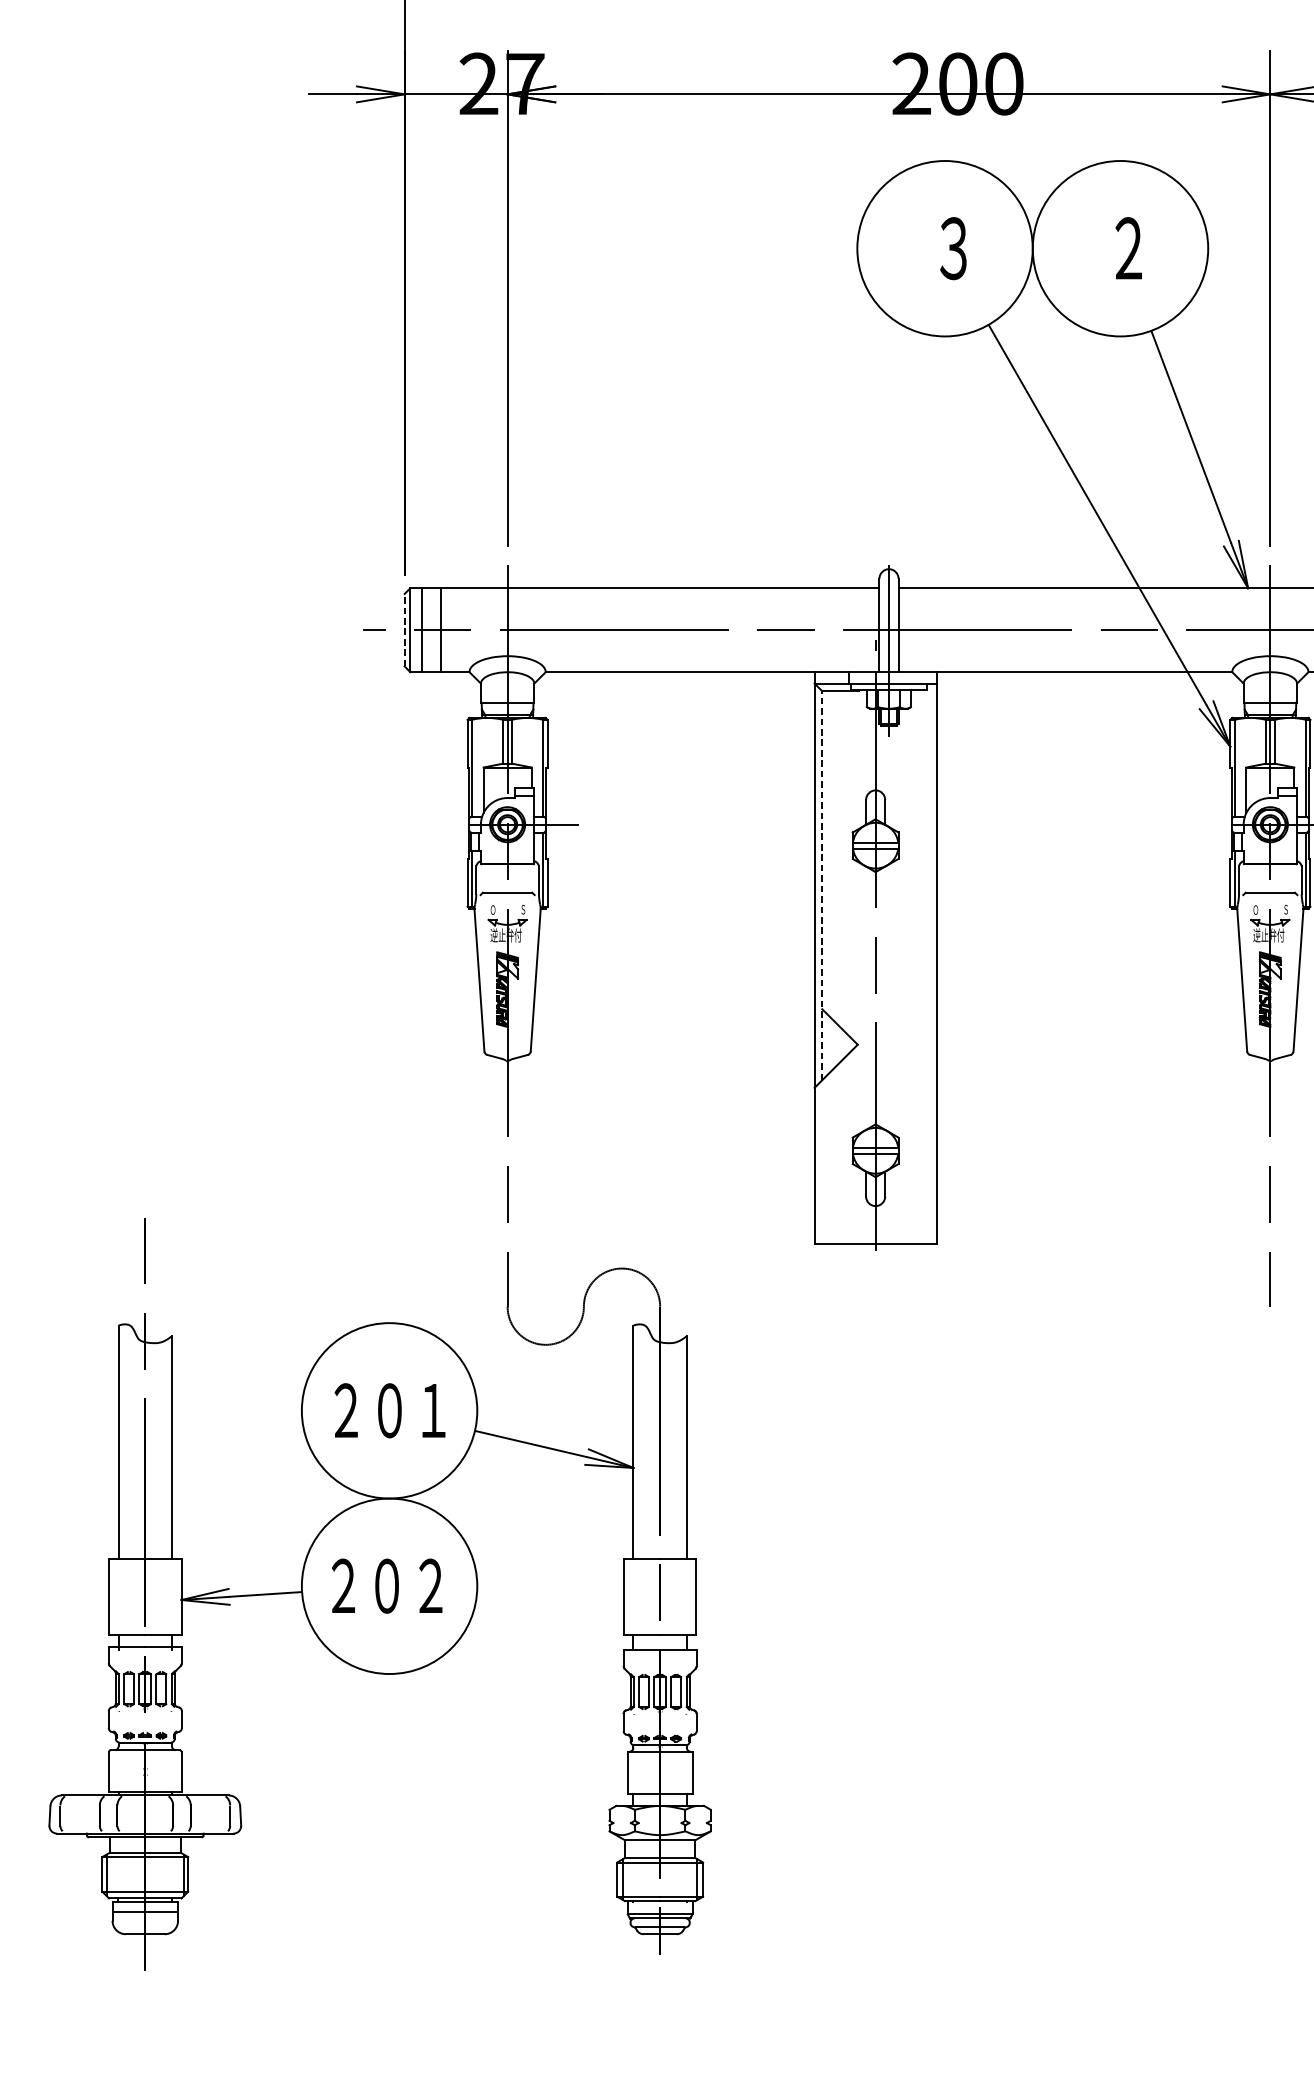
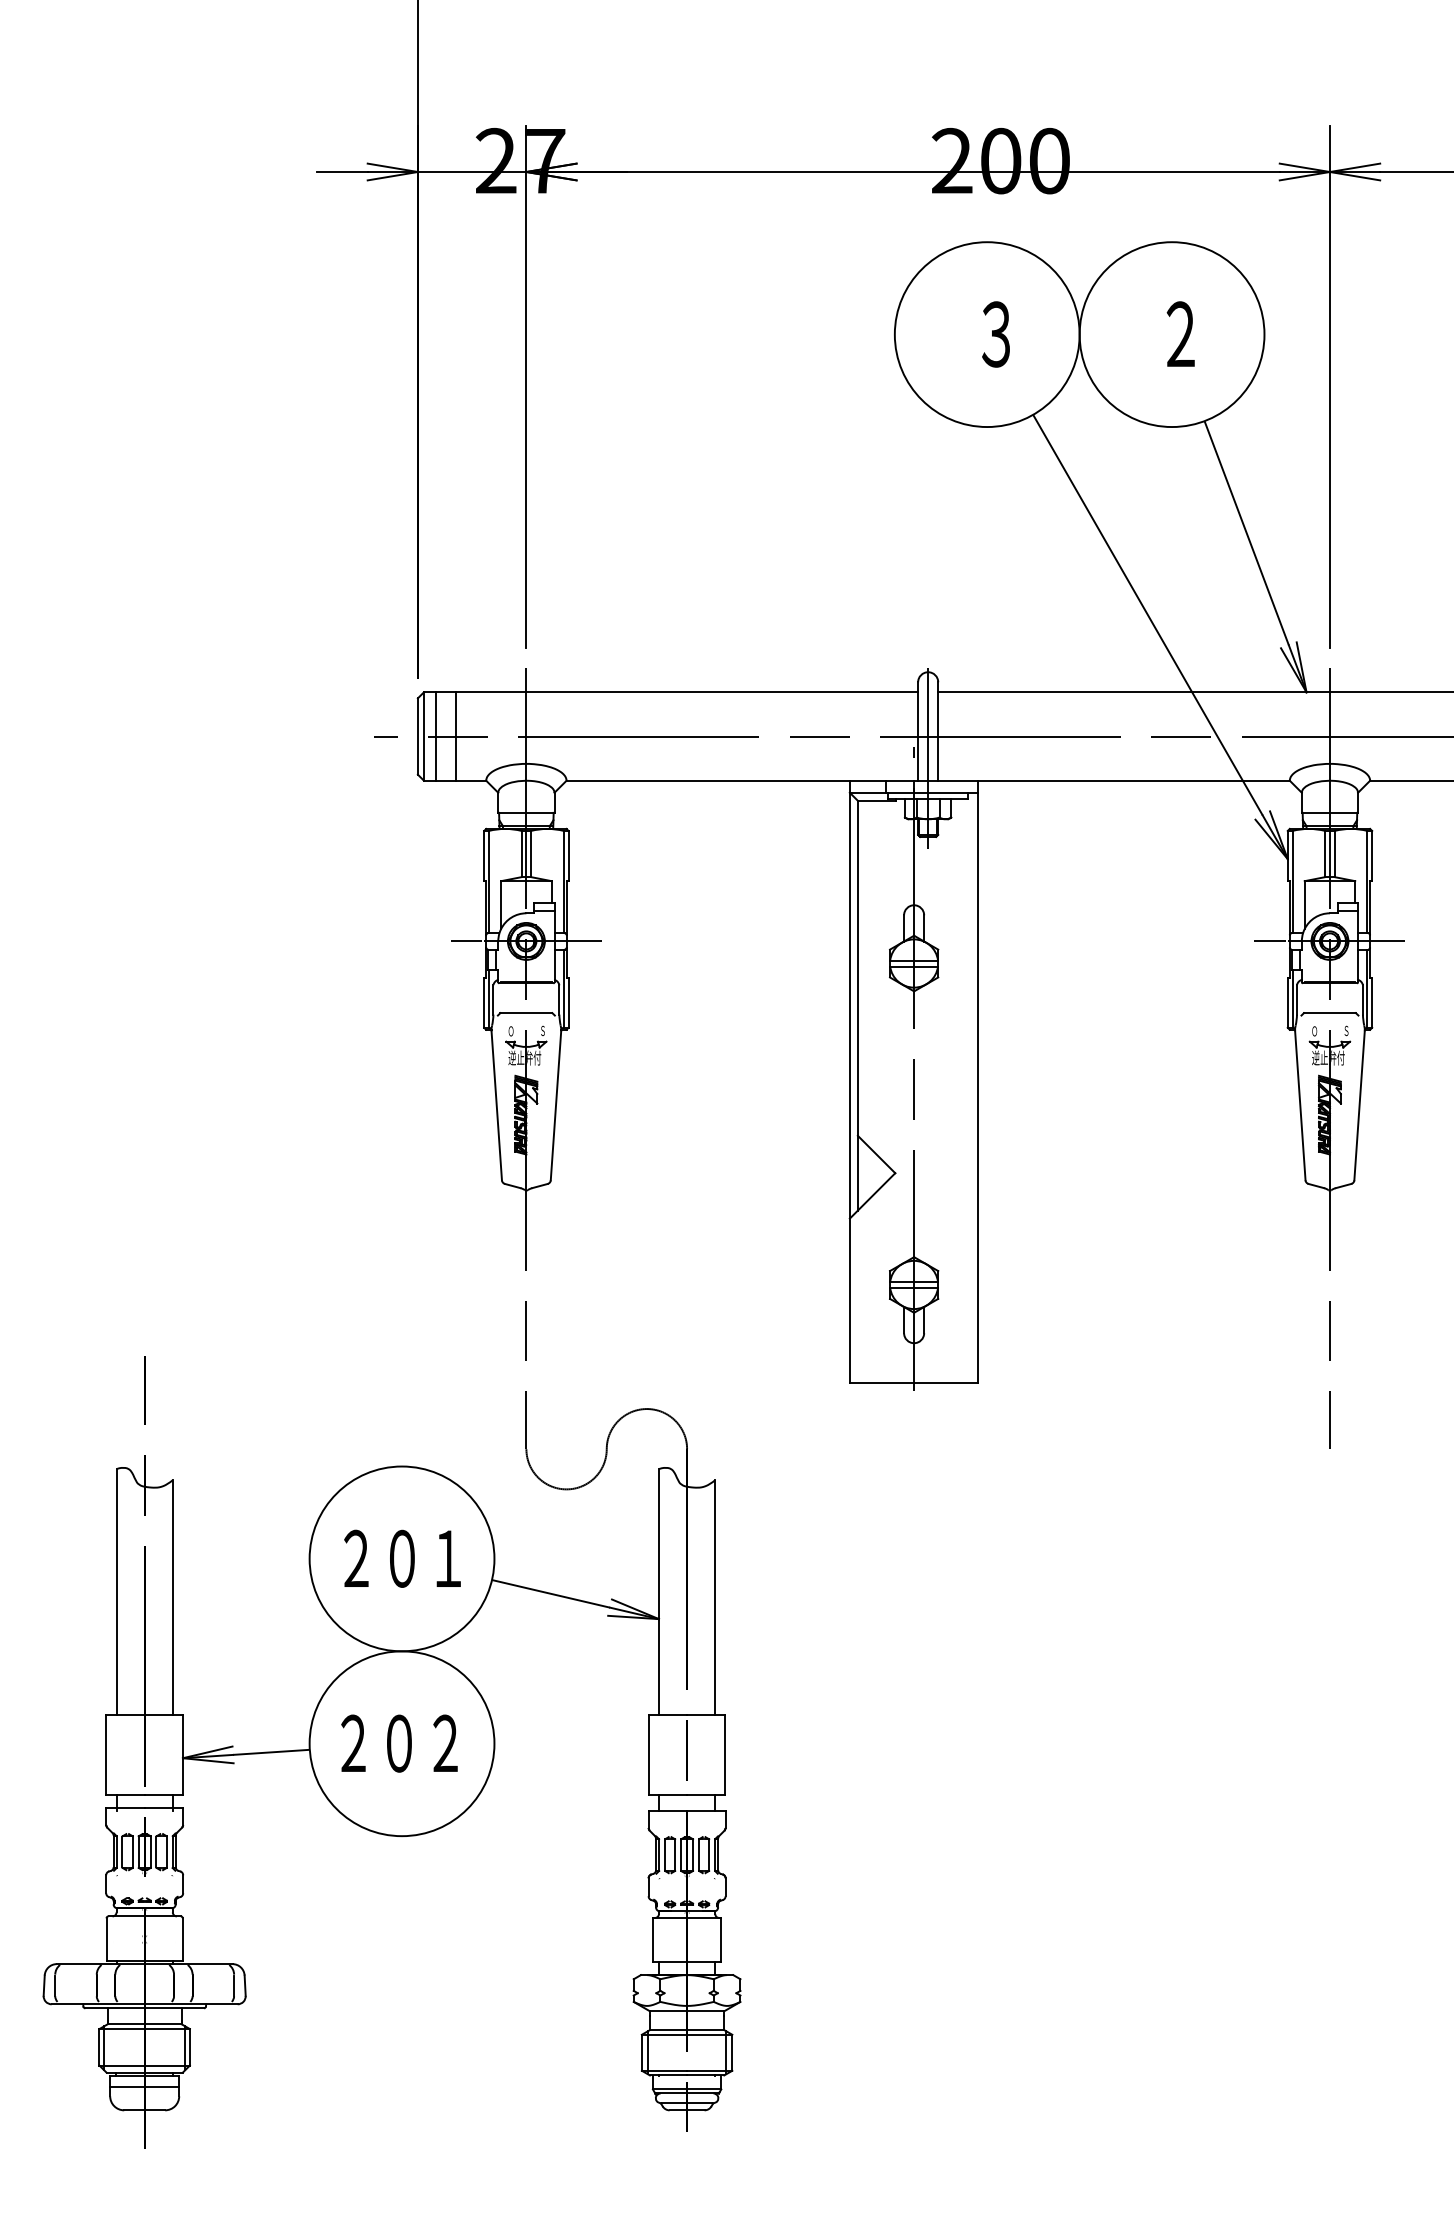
line: (404, 630) -> (417, 736), dashed -> solid
line: (450, 824) -> (466, 941), added
line: (1212, 824) -> (1269, 941), added
line: (821, 885) -> (857, 1005), dashed -> solid

